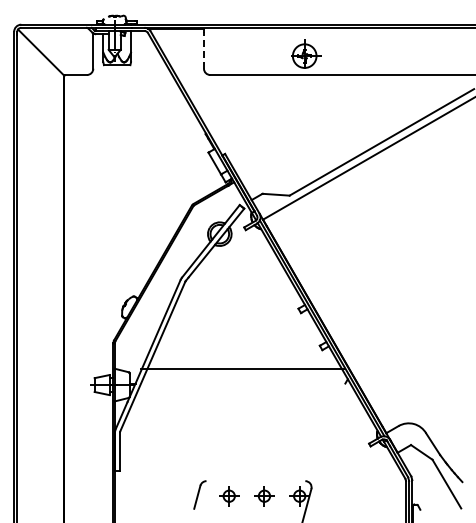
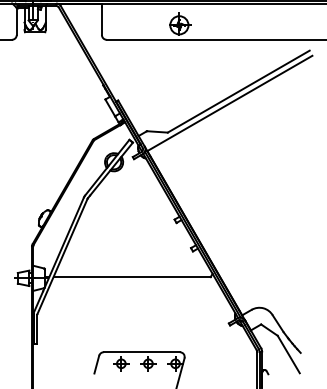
line: (203, 49) -> (101, 20), dashed -> solid
line: (243, 368) -> (132, 277), moved
line: (255, 481) -> (141, 352), added

